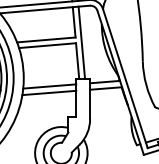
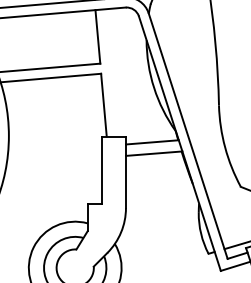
line: (81, 42) -> (110, 72), removed
line: (49, 86) -> (54, 150), removed
line: (49, 92) -> (54, 160), removed

